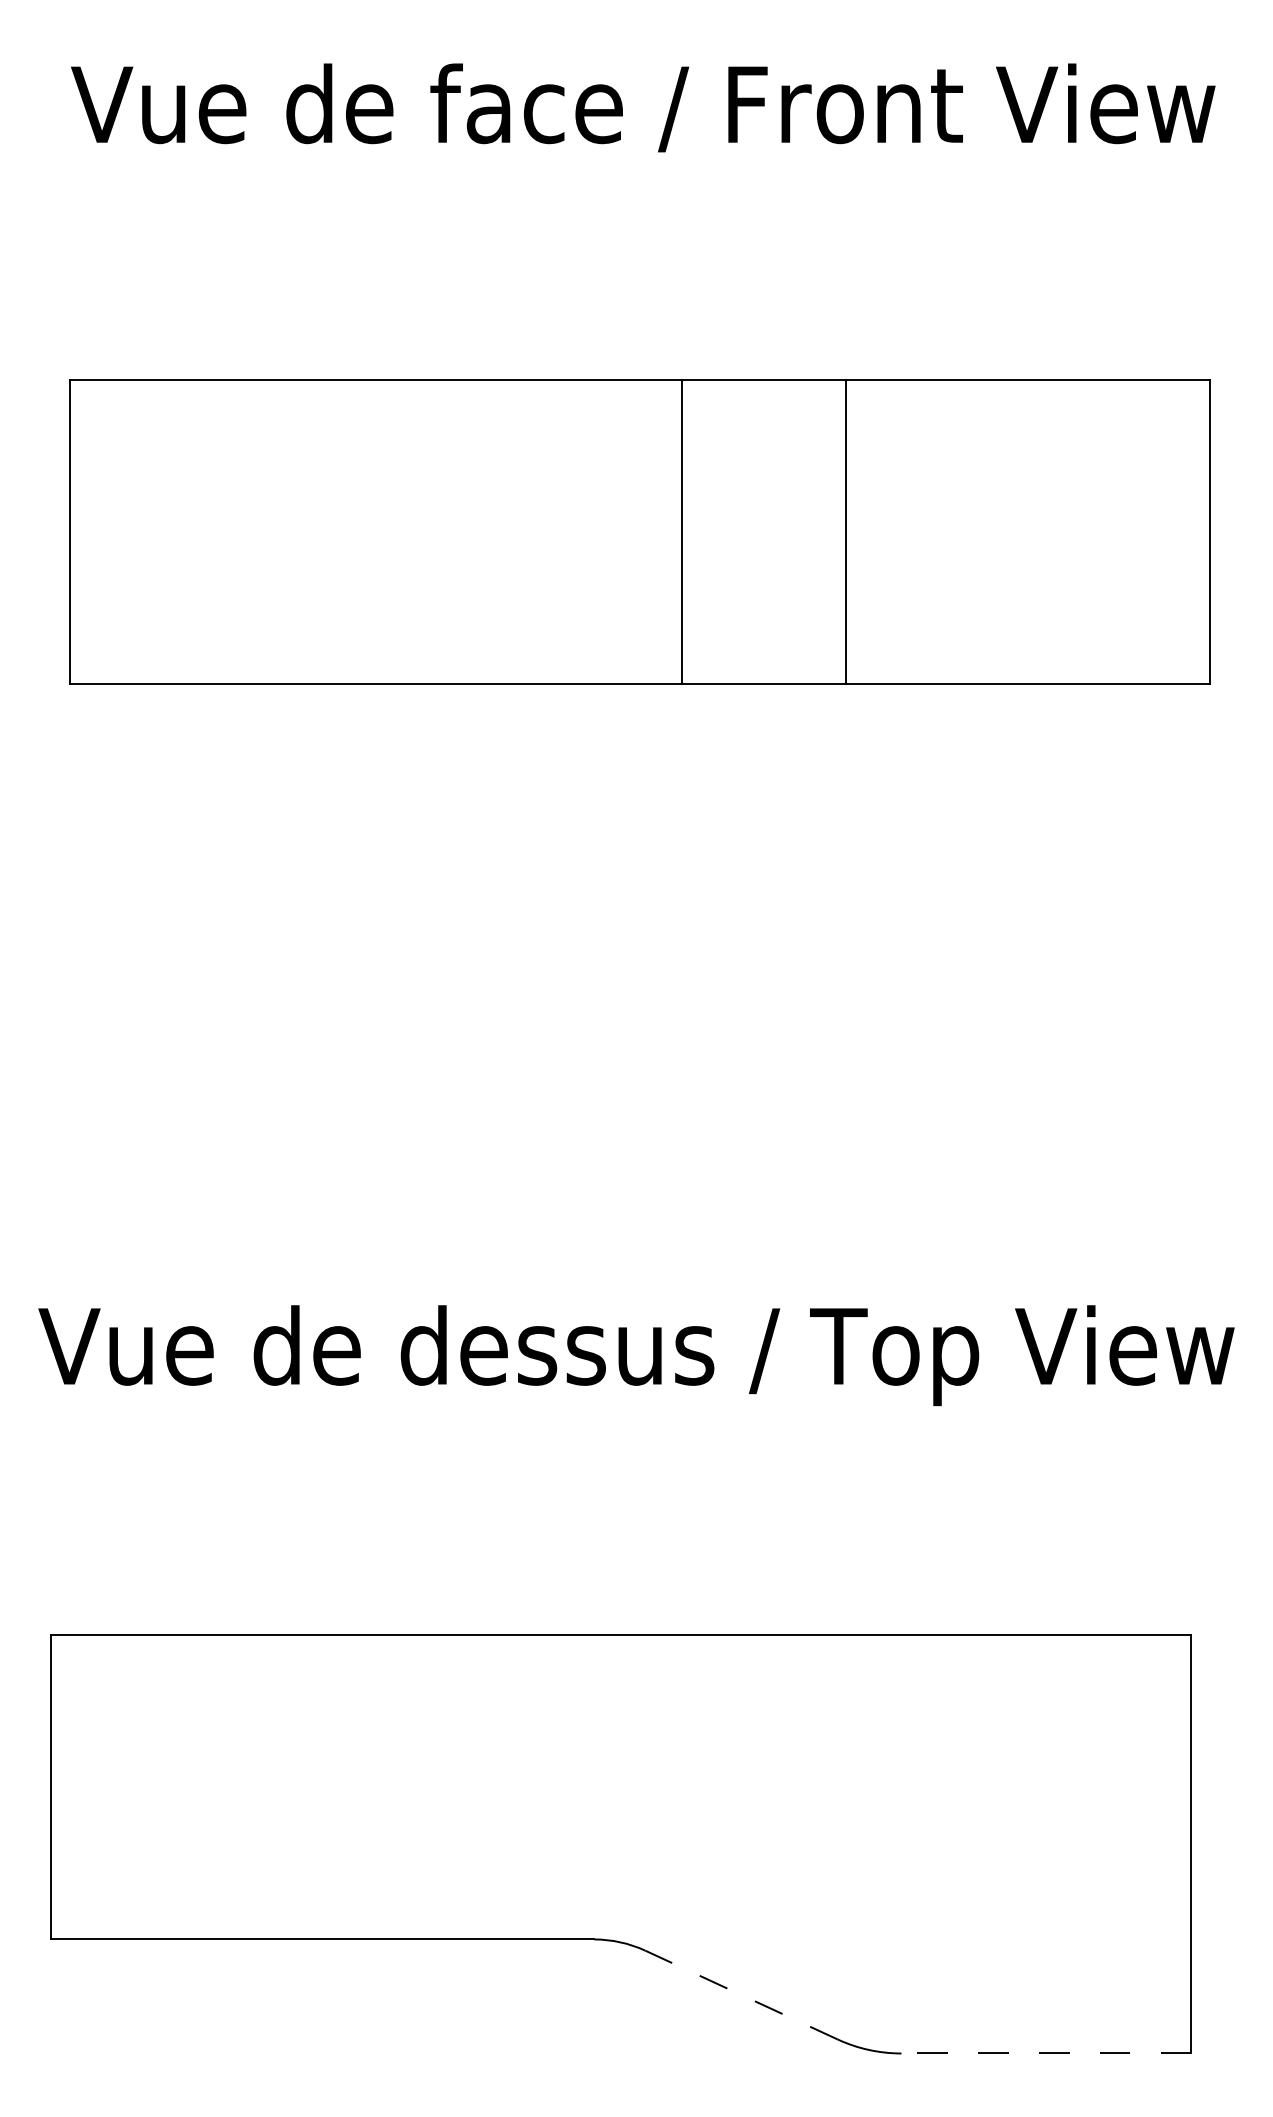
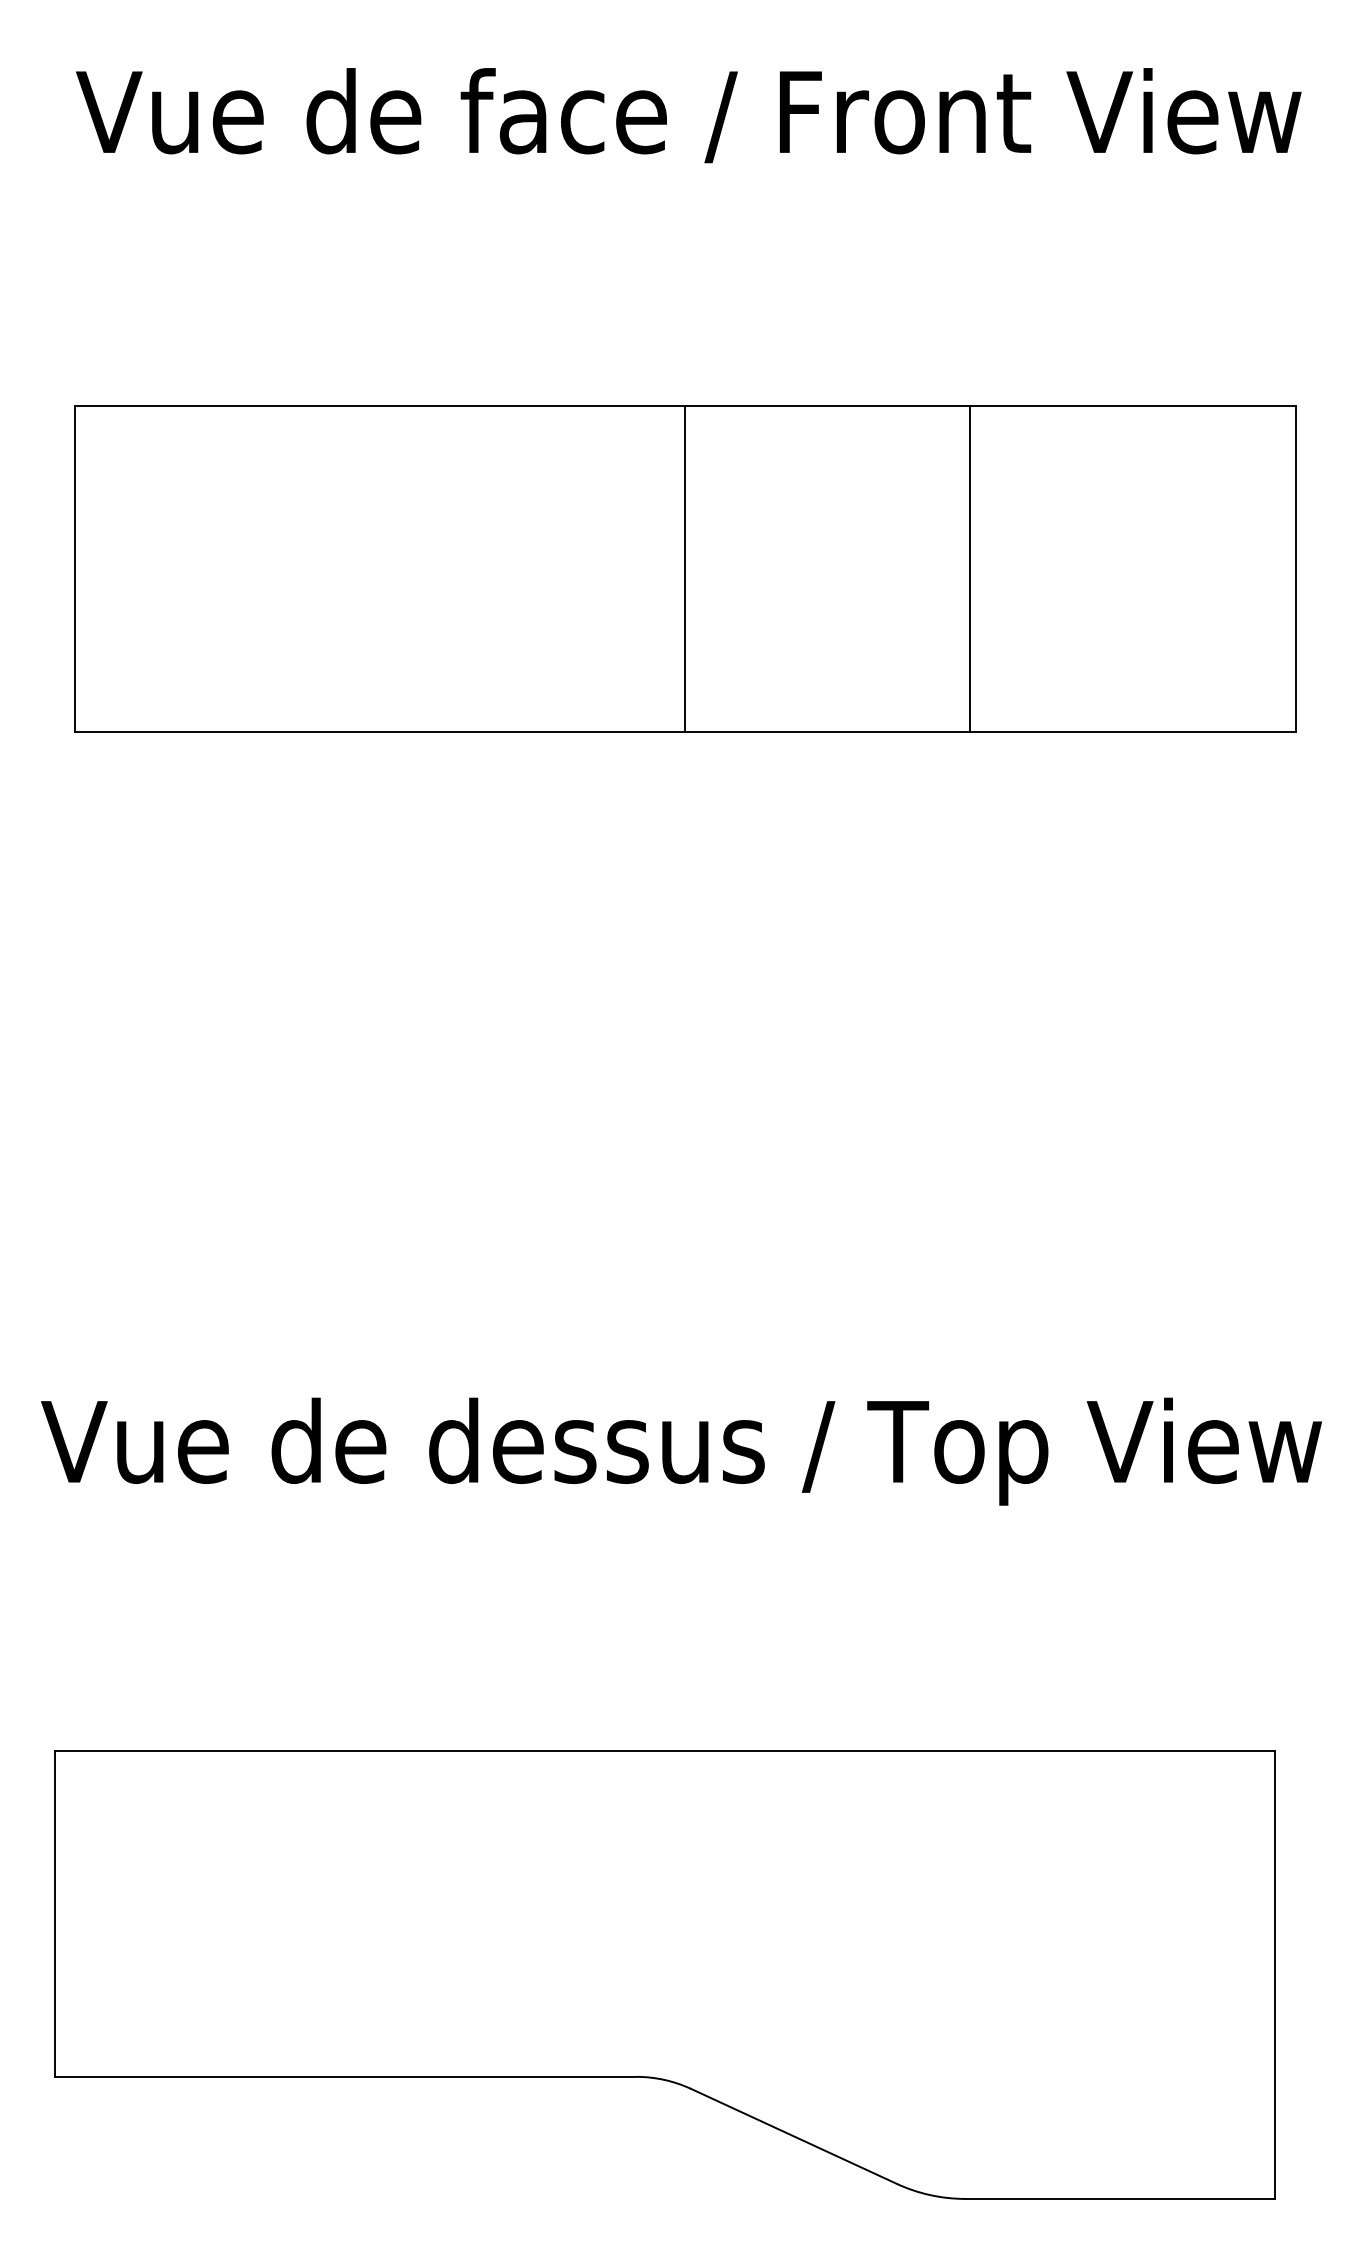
line: (682, 531) -> (685, 569), moved
line: (846, 531) -> (970, 569), moved
line: (741, 1995) -> (793, 2136), dashed -> solid
line: (1046, 2053) -> (1120, 2198), dashed -> solid

